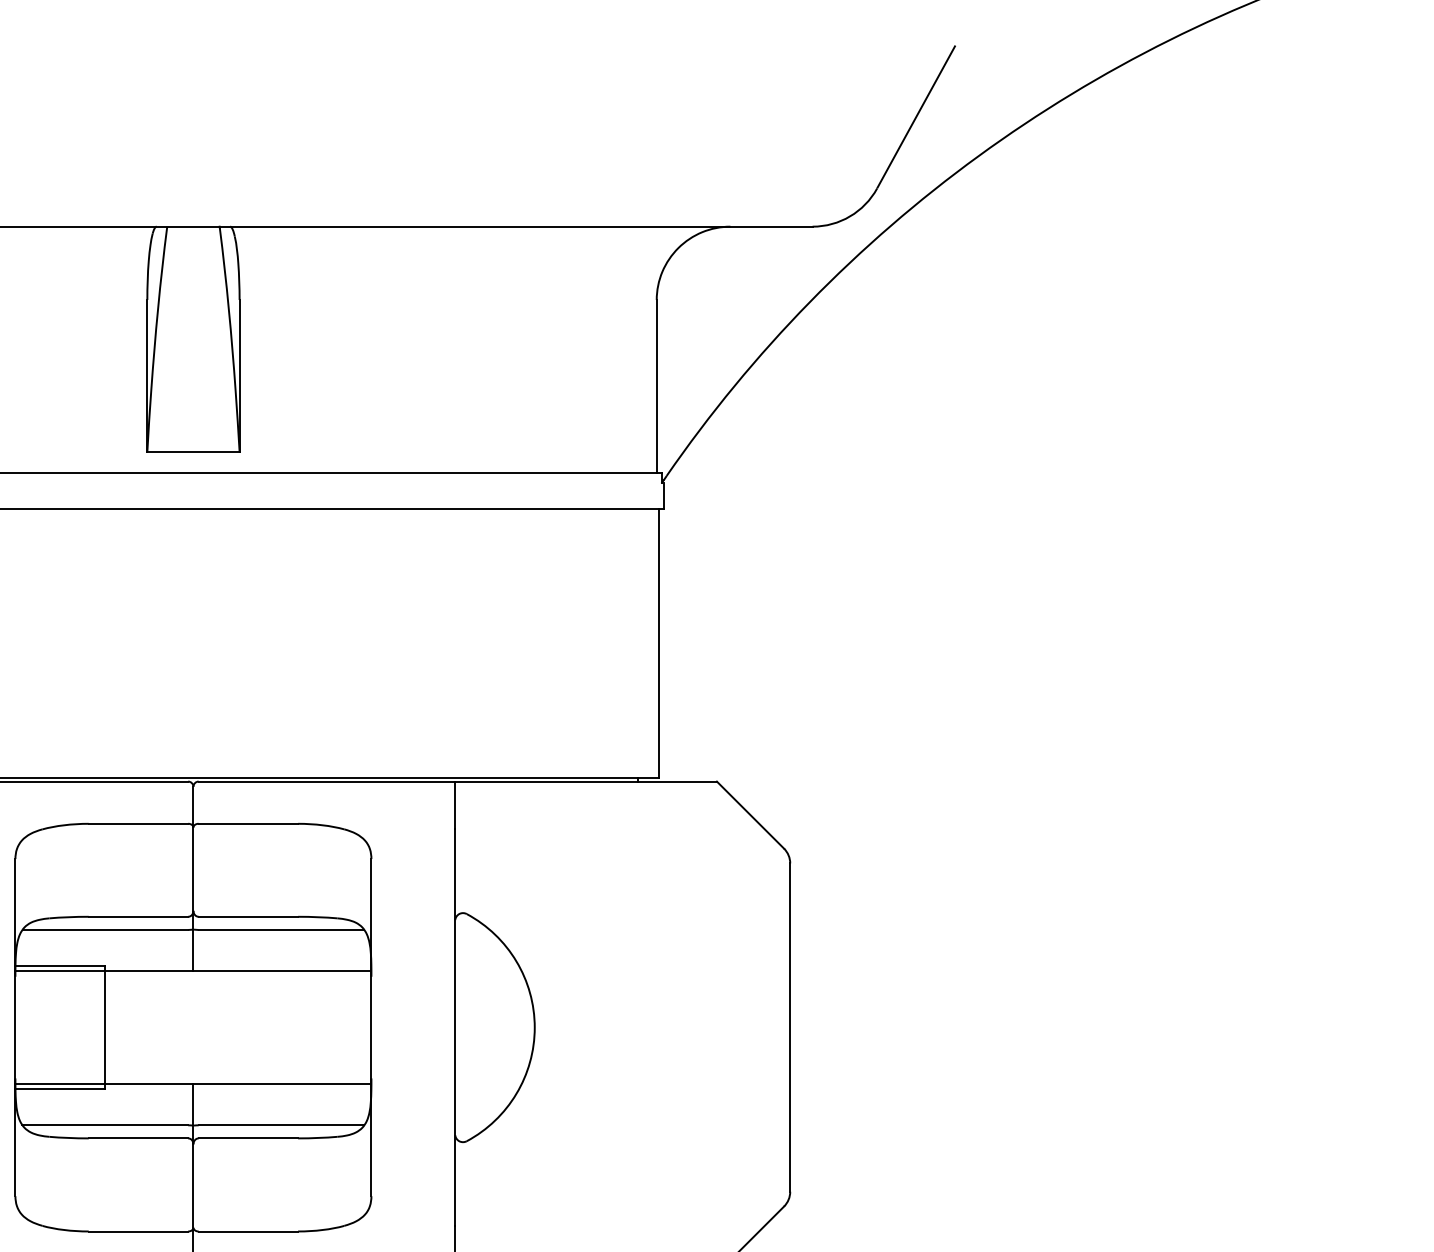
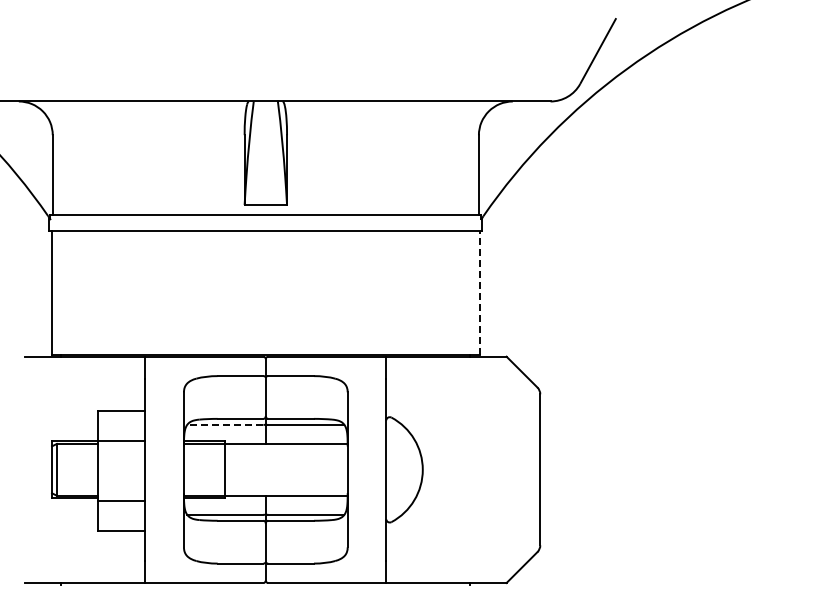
line: (658, 644) -> (479, 293), solid -> dashed
line: (103, 929) -> (224, 424), solid -> dashed

